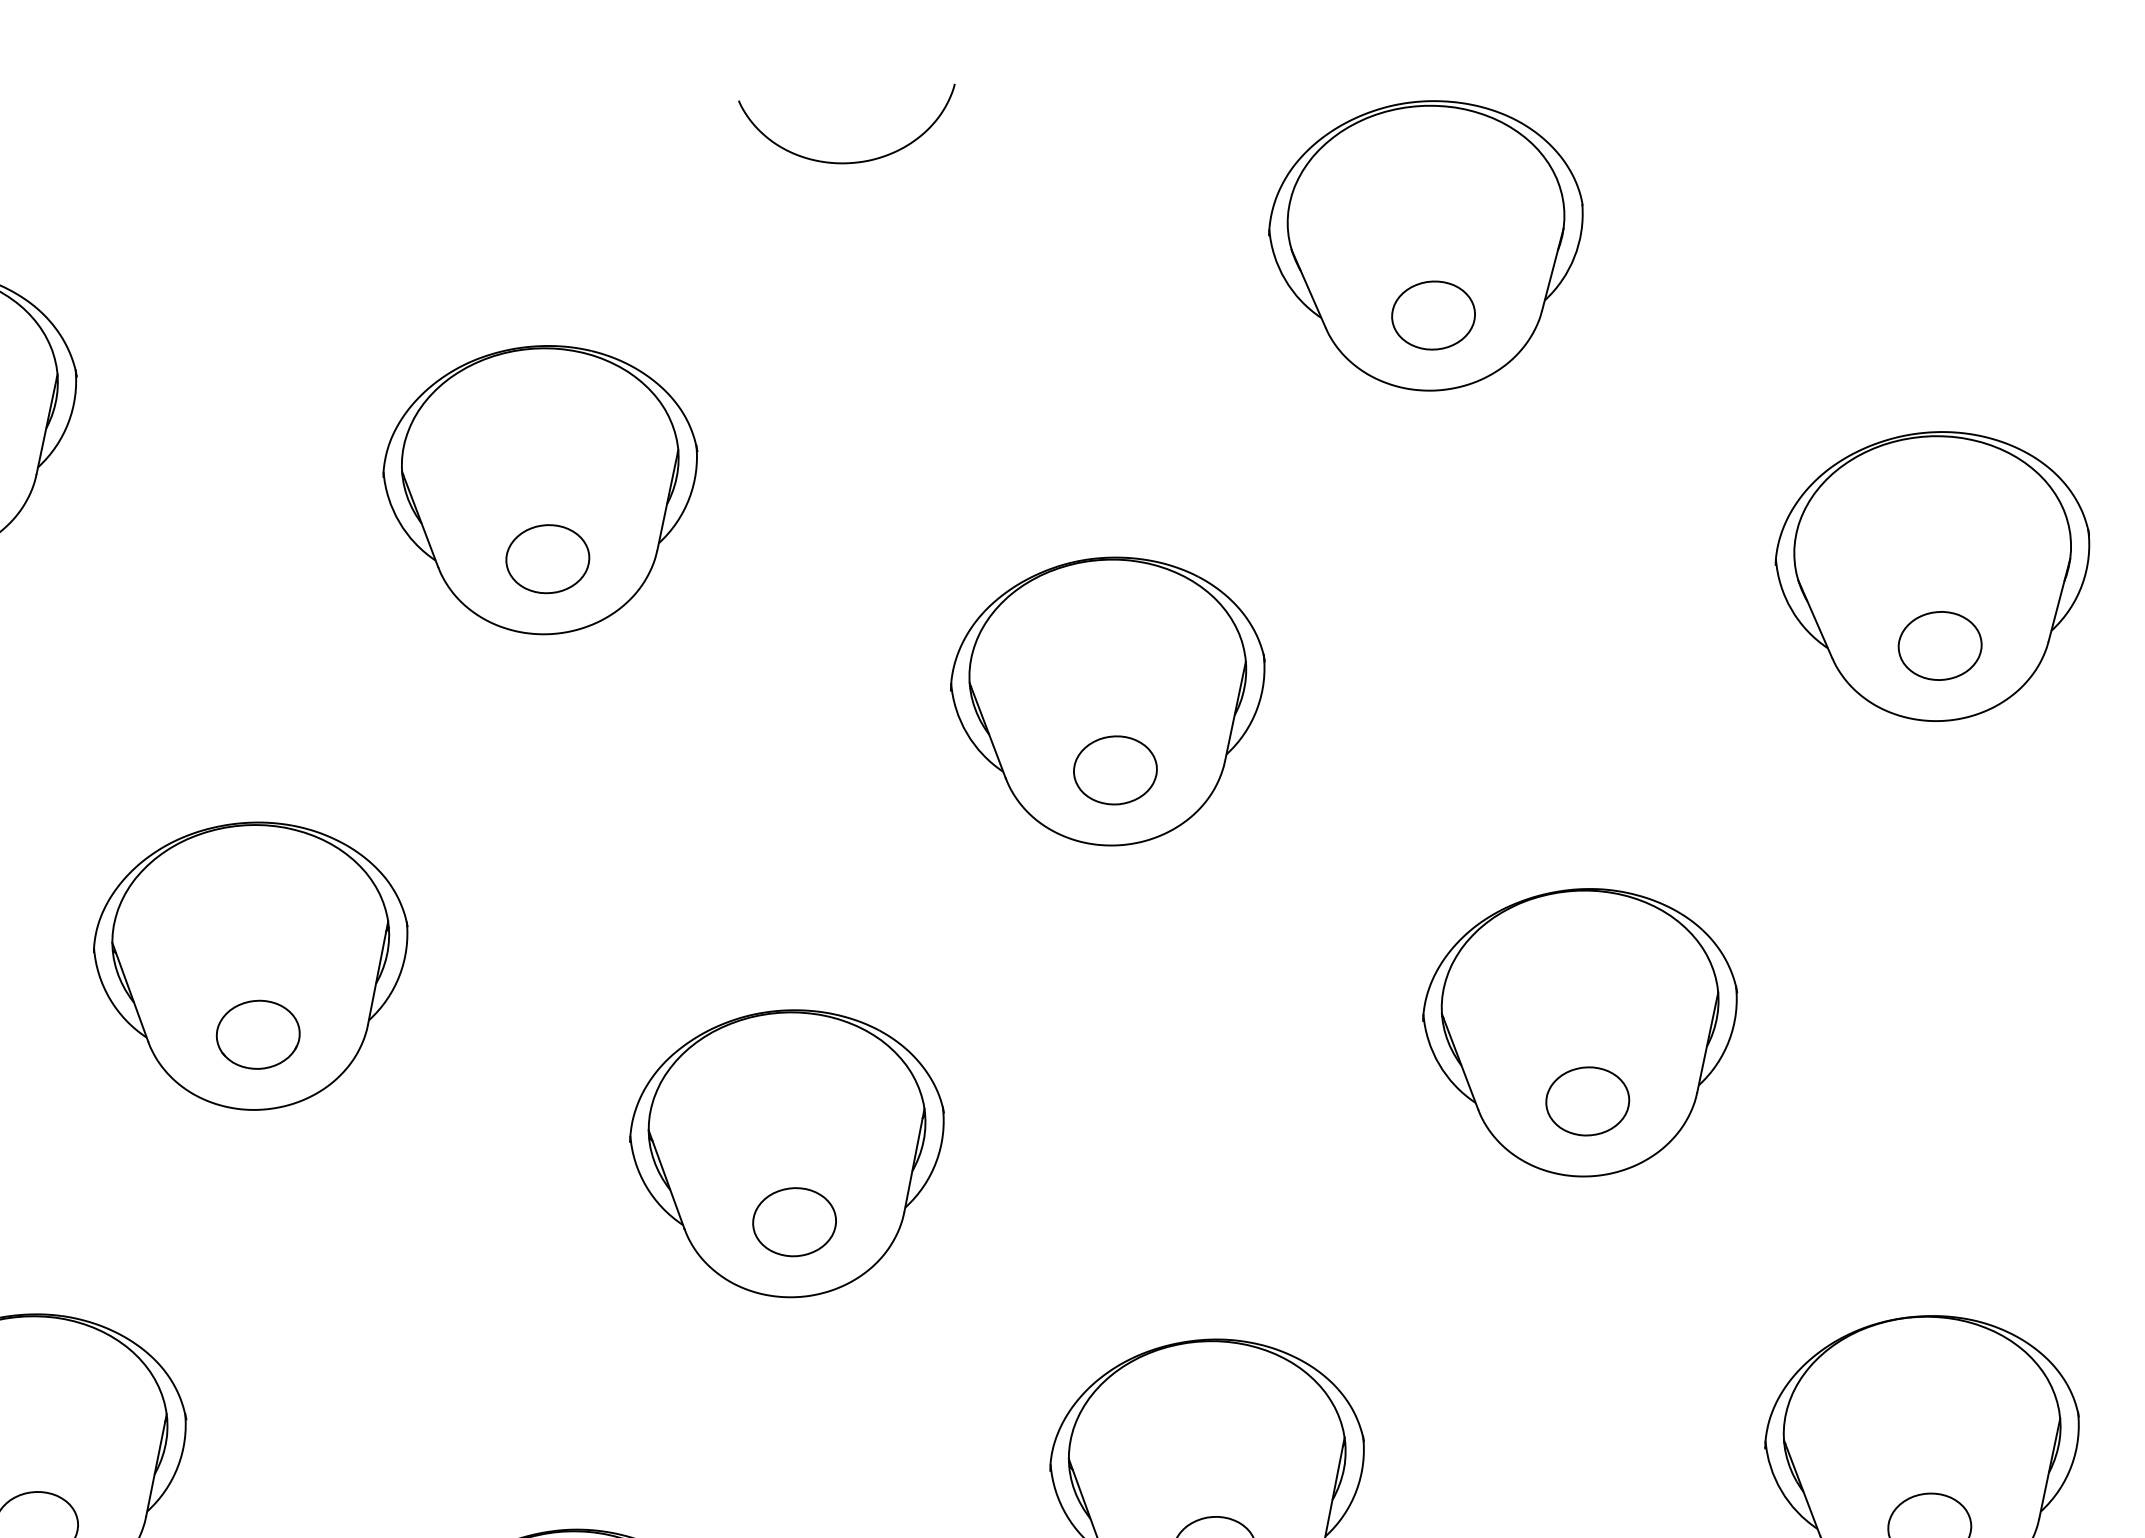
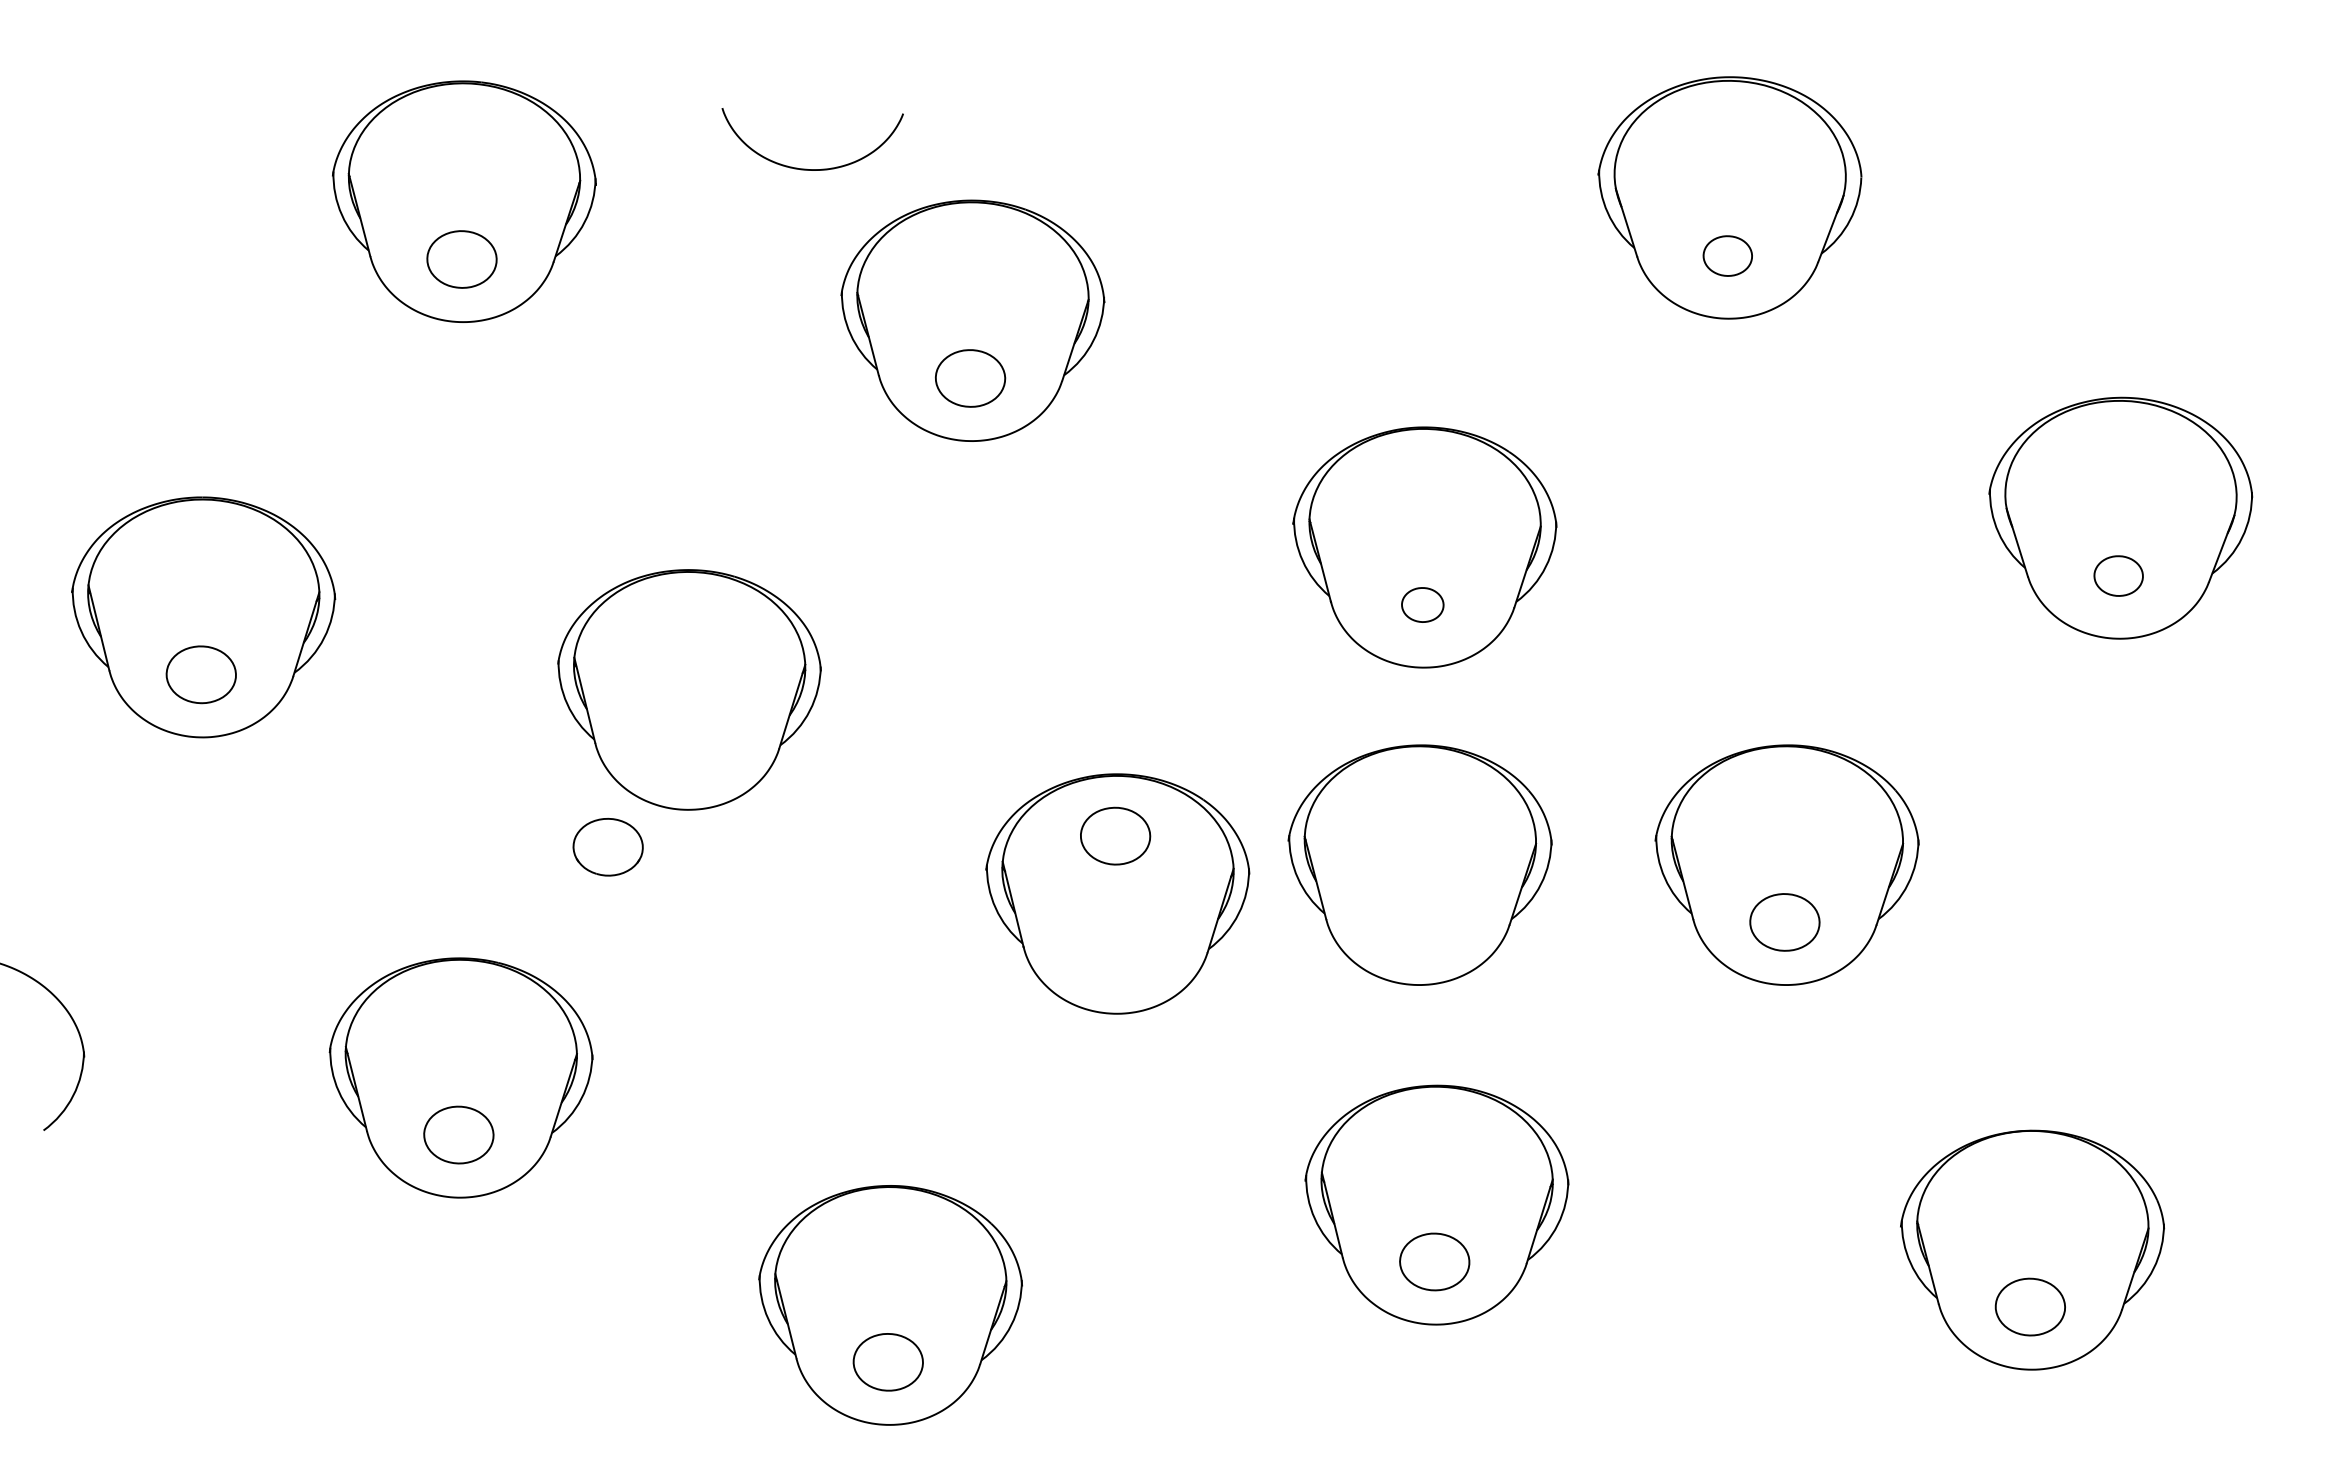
curve: (846, 161) -> (806, 168), moved
part: (1433, 314) -> (1727, 255), size x0.7
part: (1940, 645) -> (2118, 575), size x0.7
part: (1115, 769) -> (1422, 604), size x0.6
part: (257, 1035) -> (607, 847), moved
part: (1145, 1079) -> (1419, 864), added
part: (794, 1221) -> (1115, 835), moved

